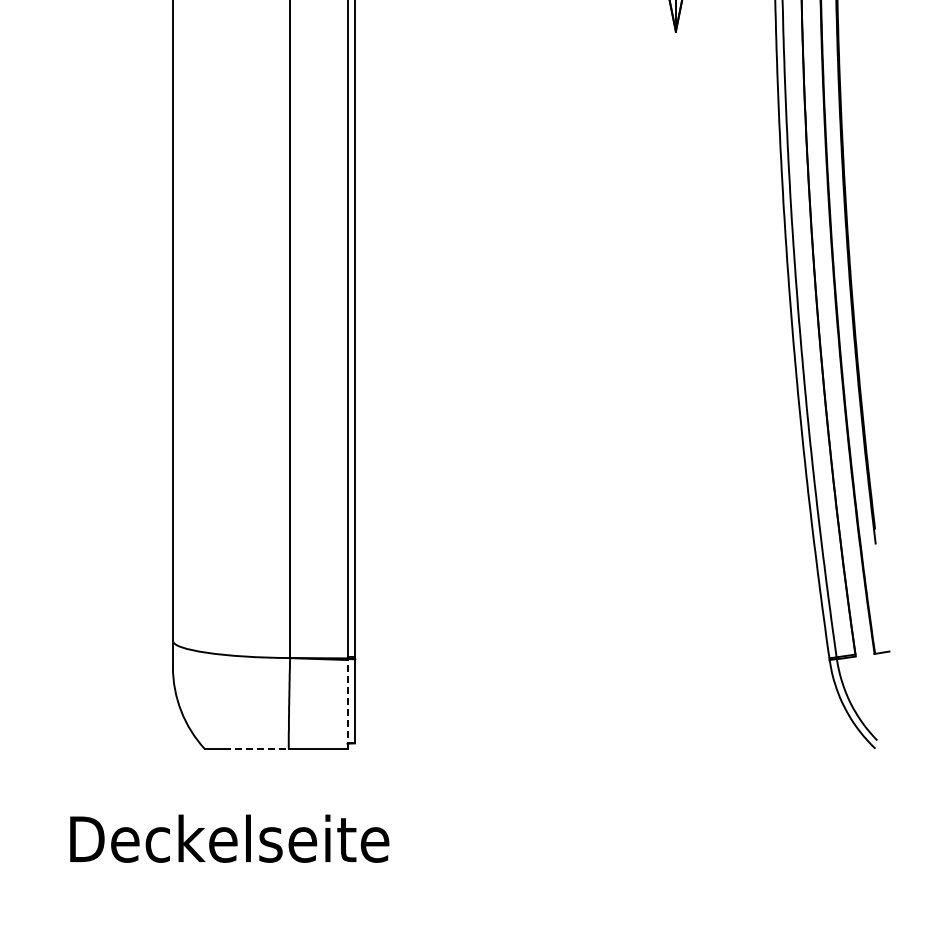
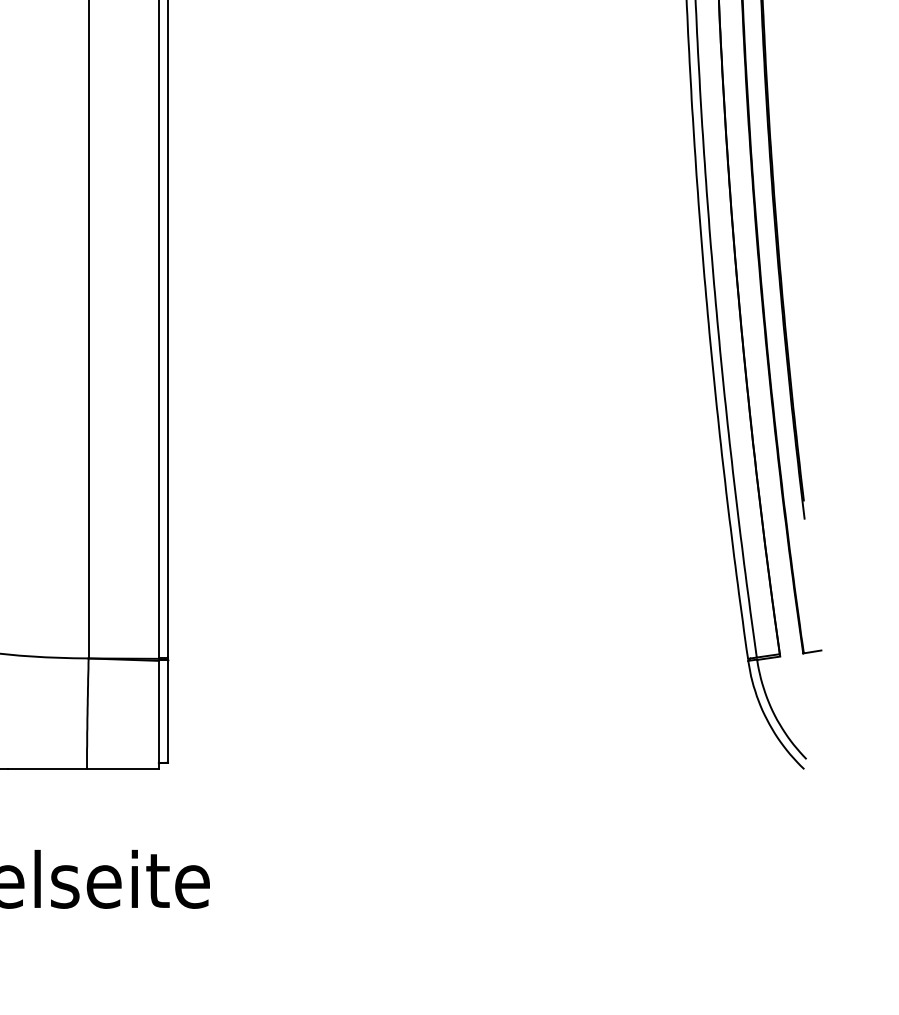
line: (347, 703) -> (158, 714), dashed -> solid
line: (257, 748) -> (48, 769), dashed -> solid

